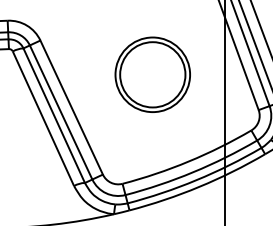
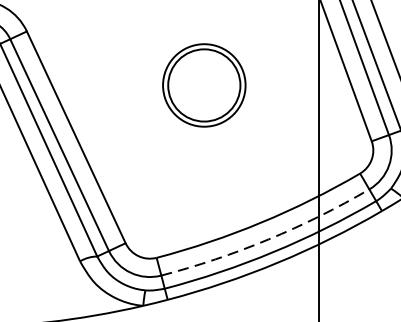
part: (152, 74) -> (203, 85), size x0.7
arc: (193, 172) -> (268, 239), solid -> dashed

